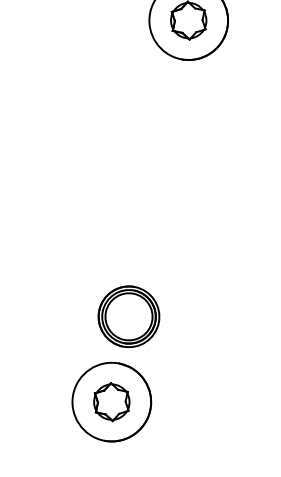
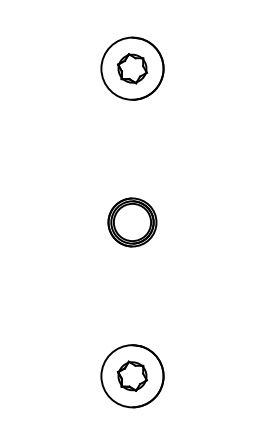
part: (129, 316) -> (132, 222), moved

